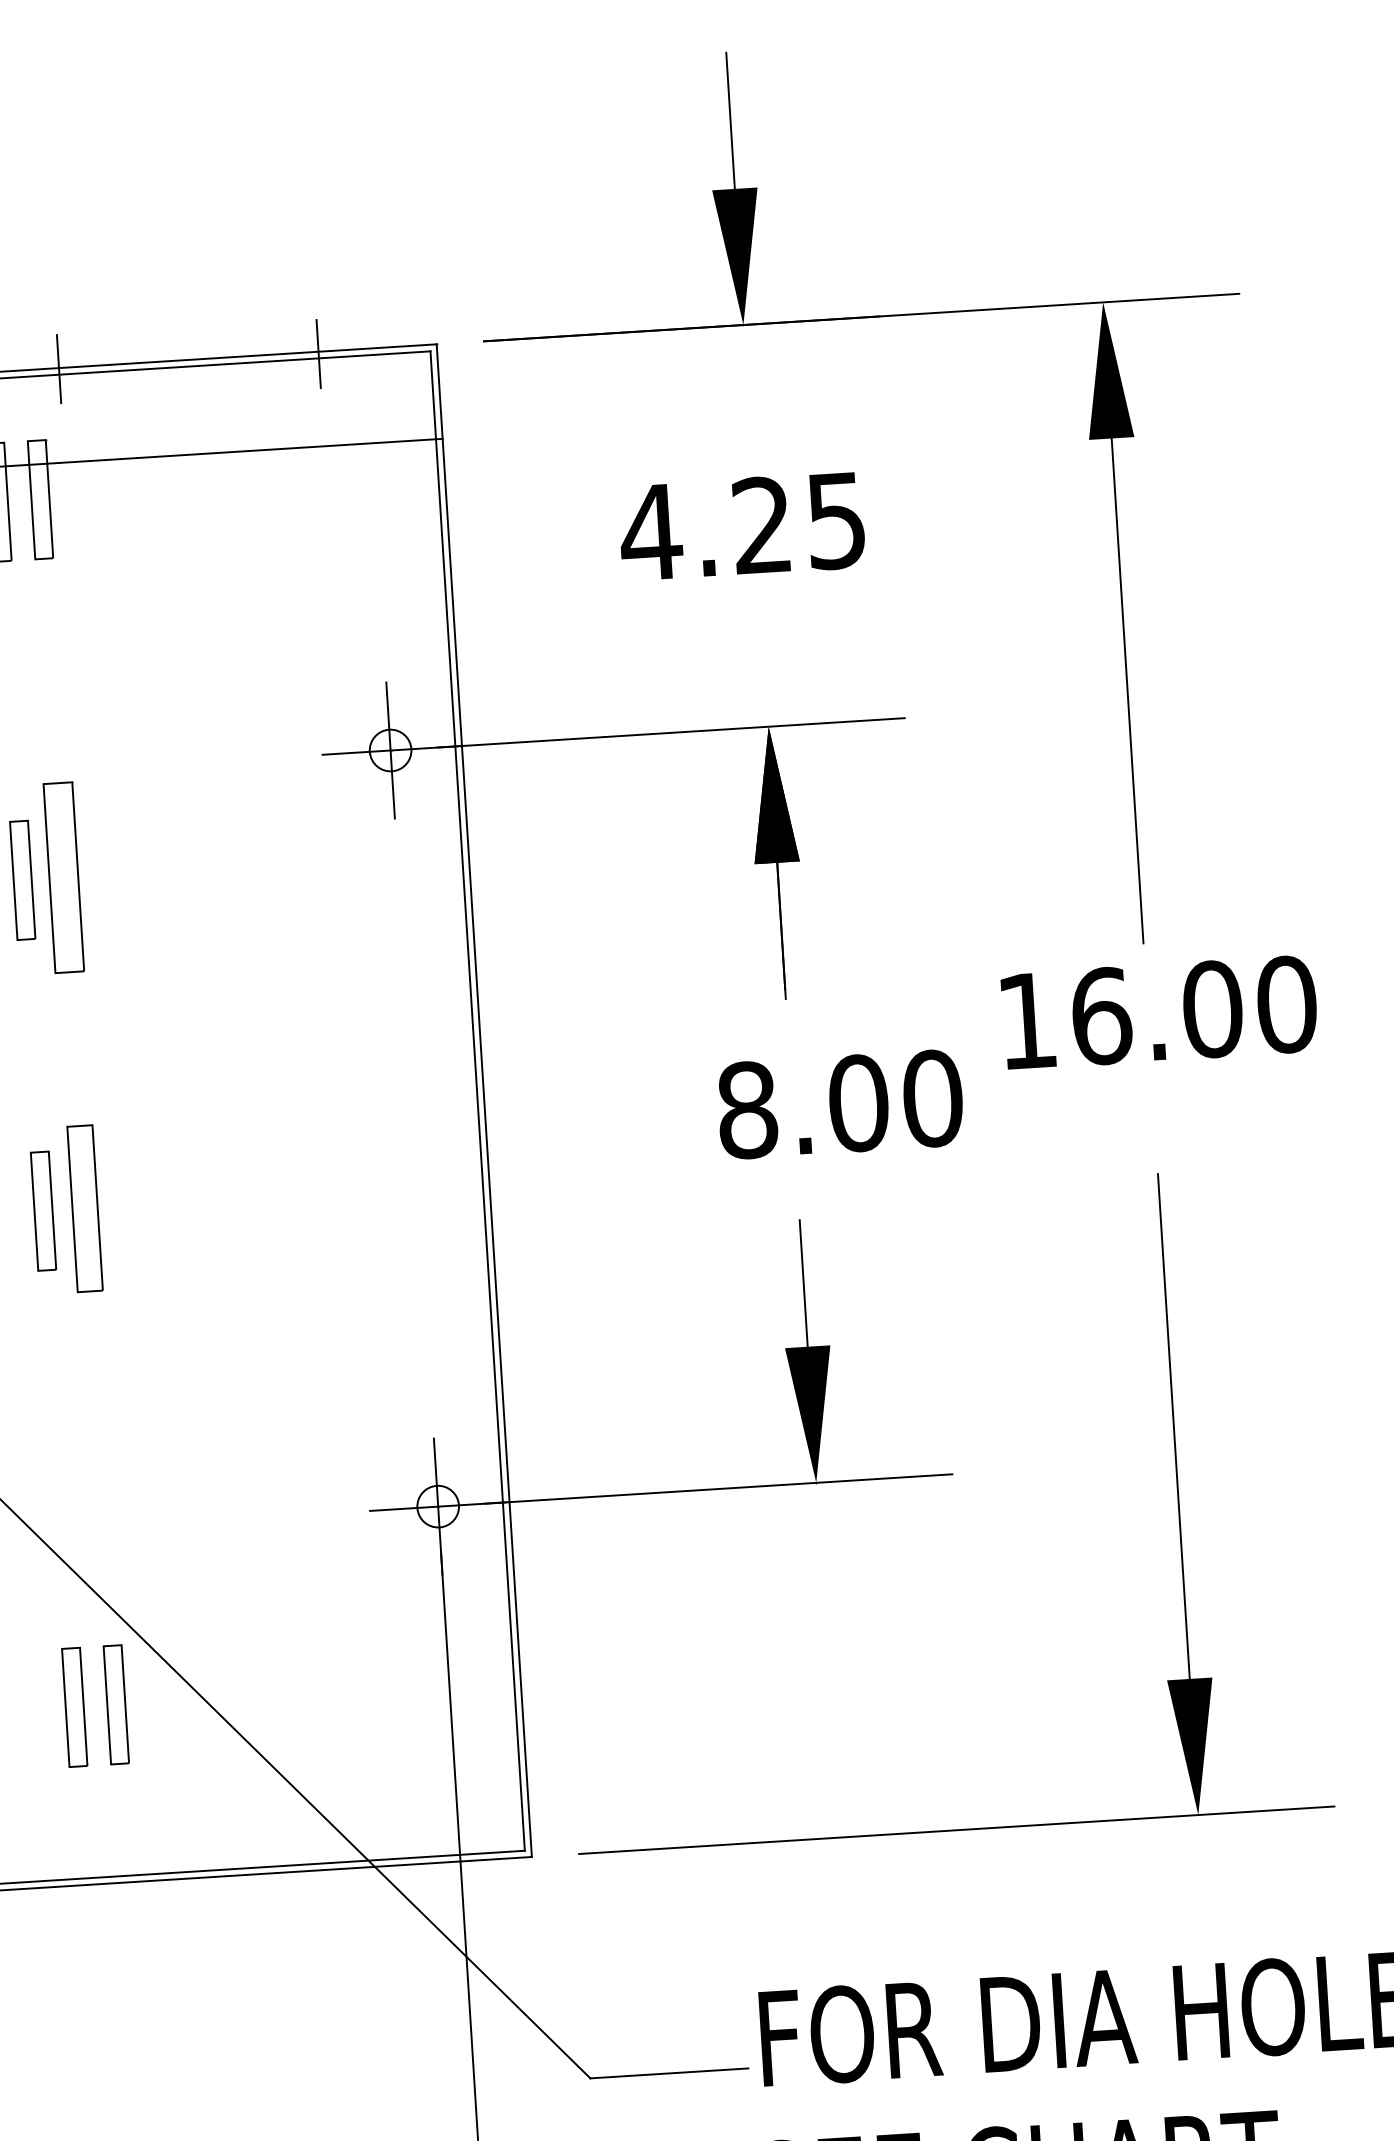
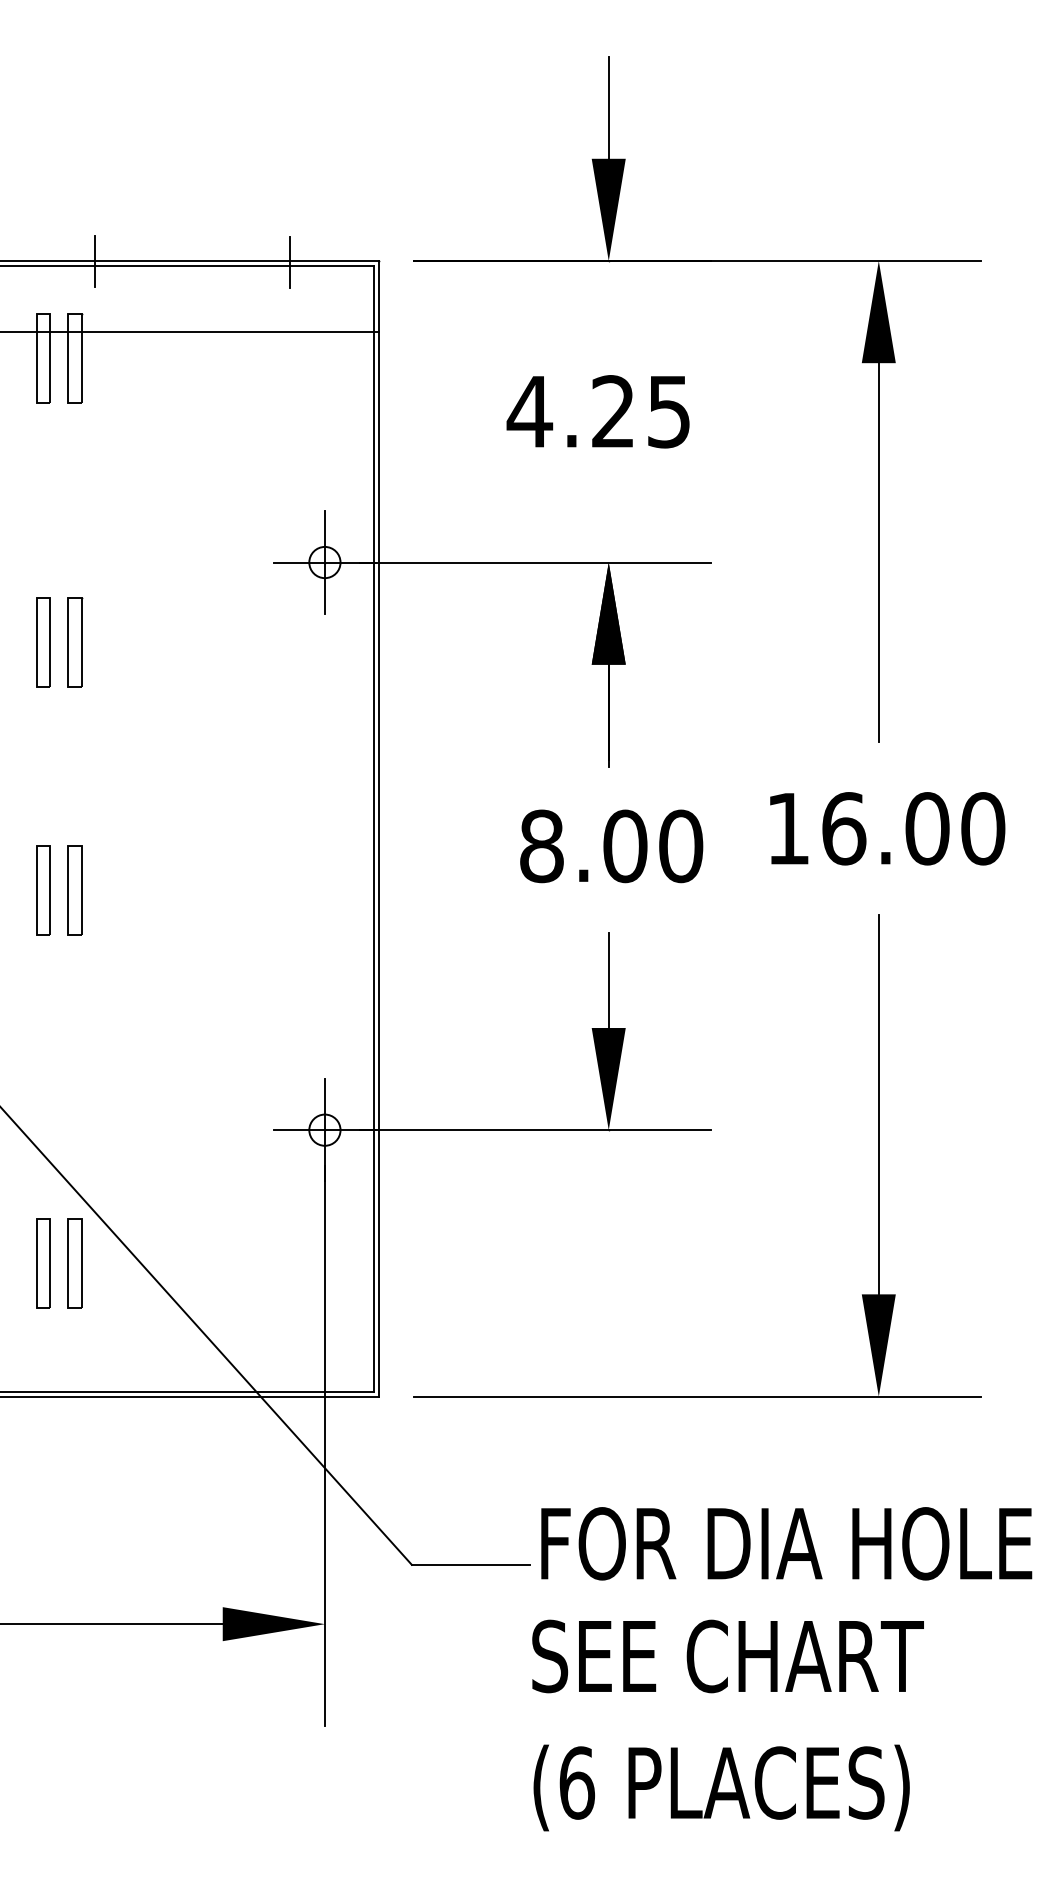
part: (65, 877) -> (75, 642), size x0.62
text: (1159, 1012) -> (887, 828), moved
text: (840, 1104) -> (611, 846), moved
part: (84, 1208) -> (74, 890), size x0.71

